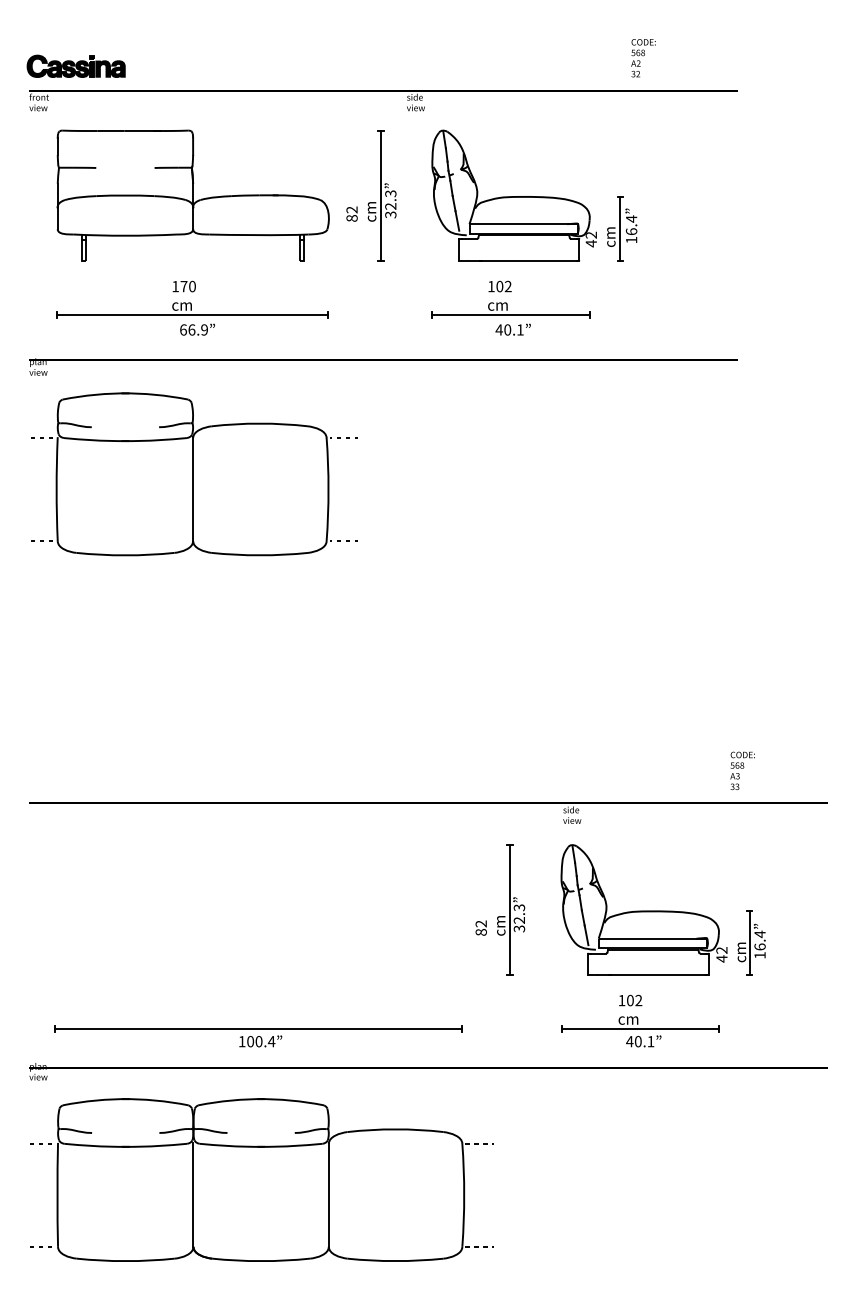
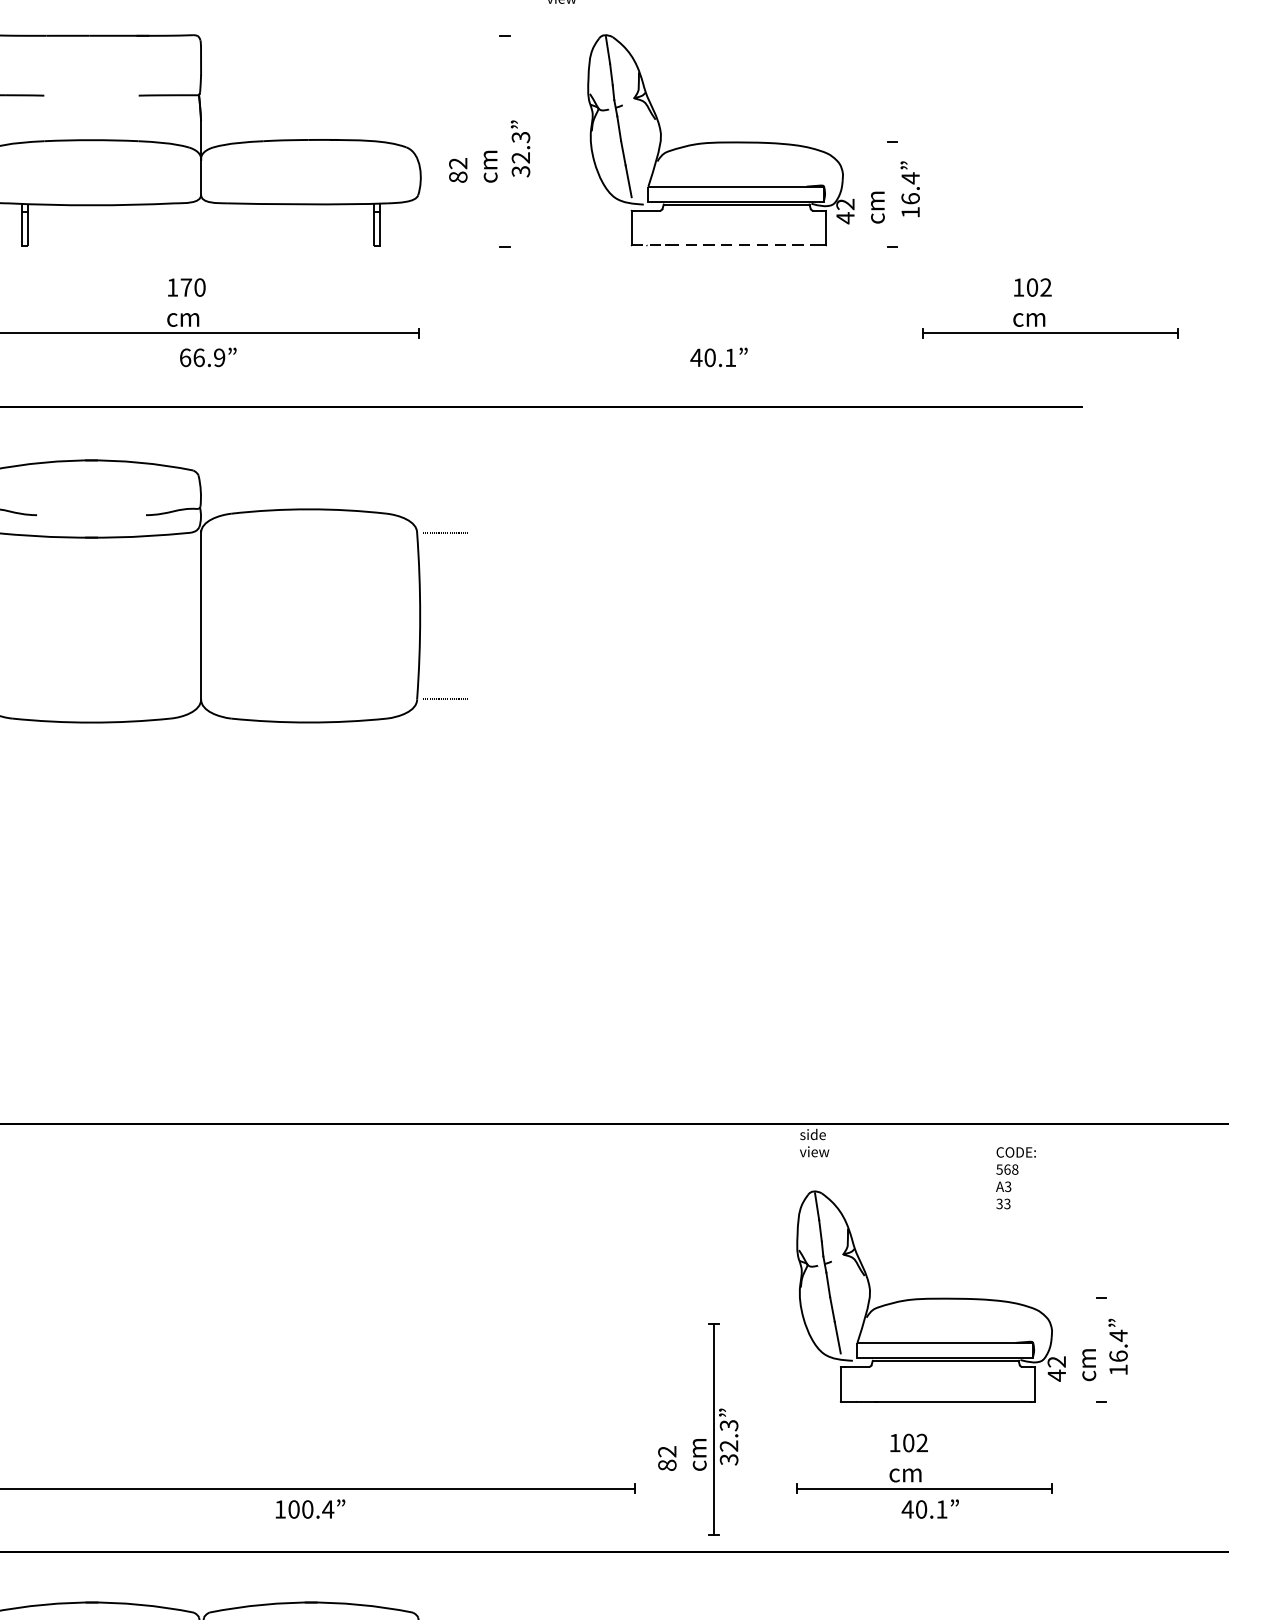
line: (380, 196) -> (504, 141), removed
line: (620, 228) -> (892, 193), removed
line: (518, 260) -> (727, 245), solid -> dashed
part: (510, 299) -> (1049, 308), moved
text: (742, 770) -> (1015, 1177), moved
part: (500, 916) -> (698, 1439), moved
line: (749, 942) -> (1101, 1349), removed

